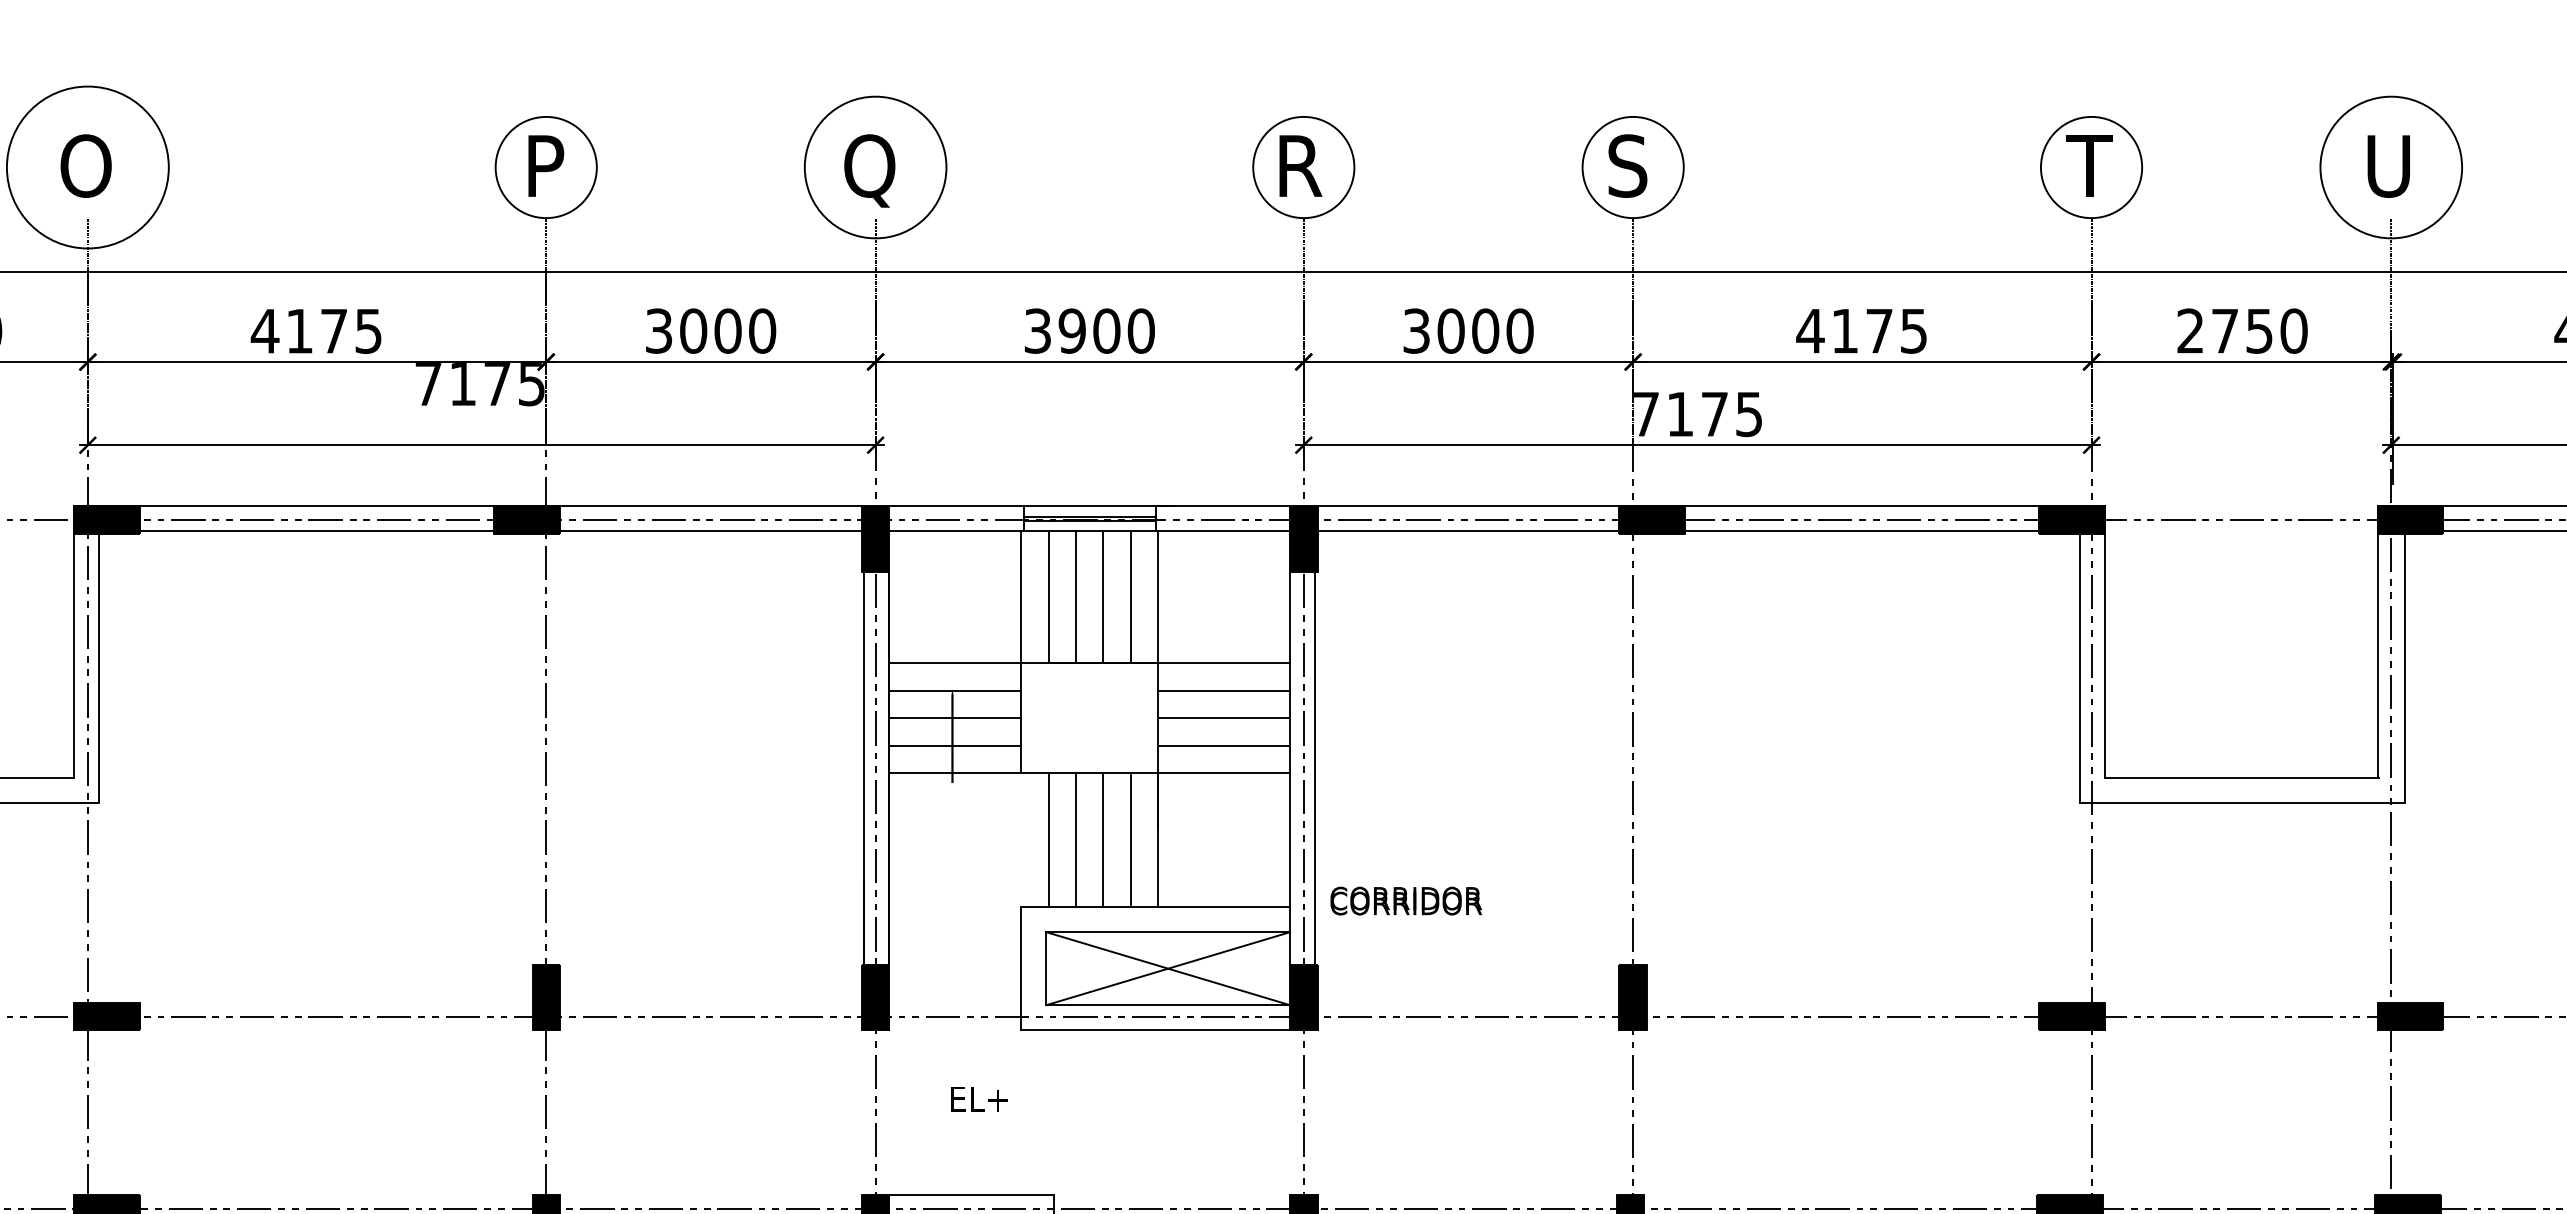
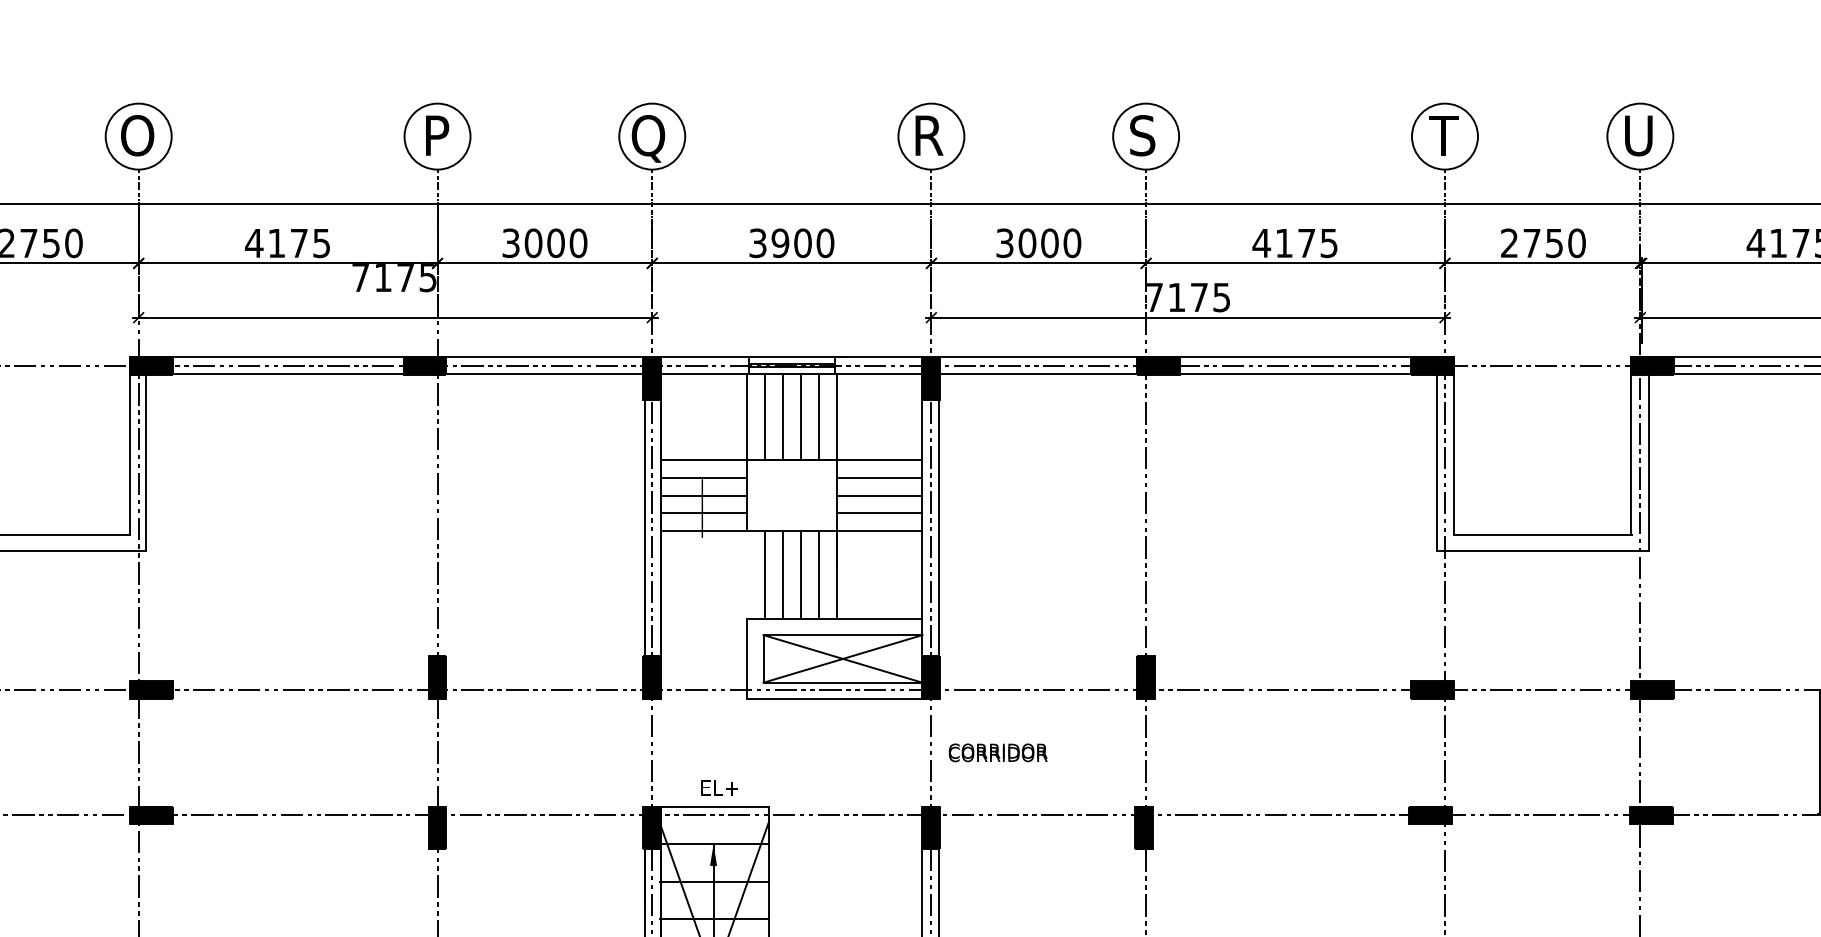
circle: (87, 167) -> (138, 136), size x0.62
circle: (875, 167) -> (652, 136), size x0.71
circle: (2391, 167) -> (1640, 136), size x0.71
text: (1405, 900) -> (997, 752), moved
text: (978, 1098) -> (719, 787), moved

